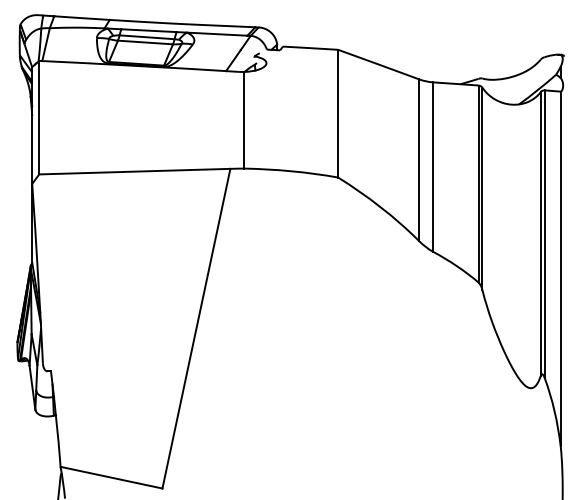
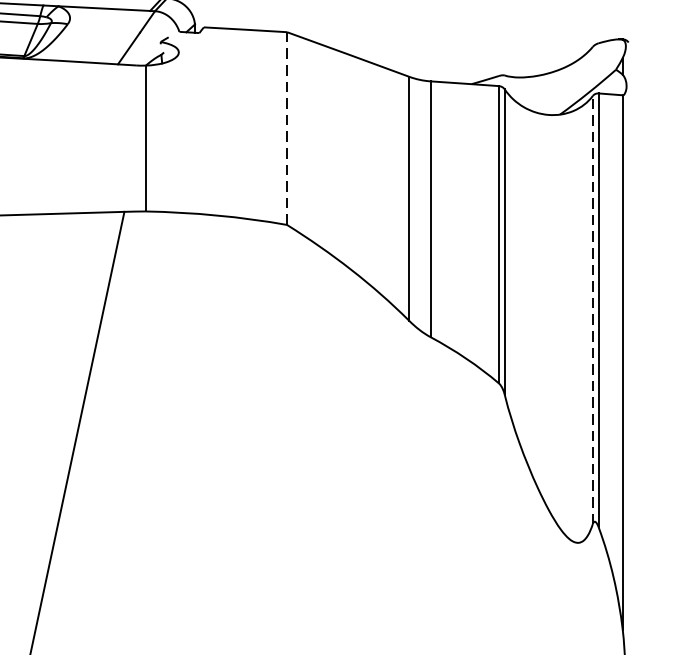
line: (338, 113) -> (287, 128), solid -> dashed
line: (540, 233) -> (592, 309), solid -> dashed

